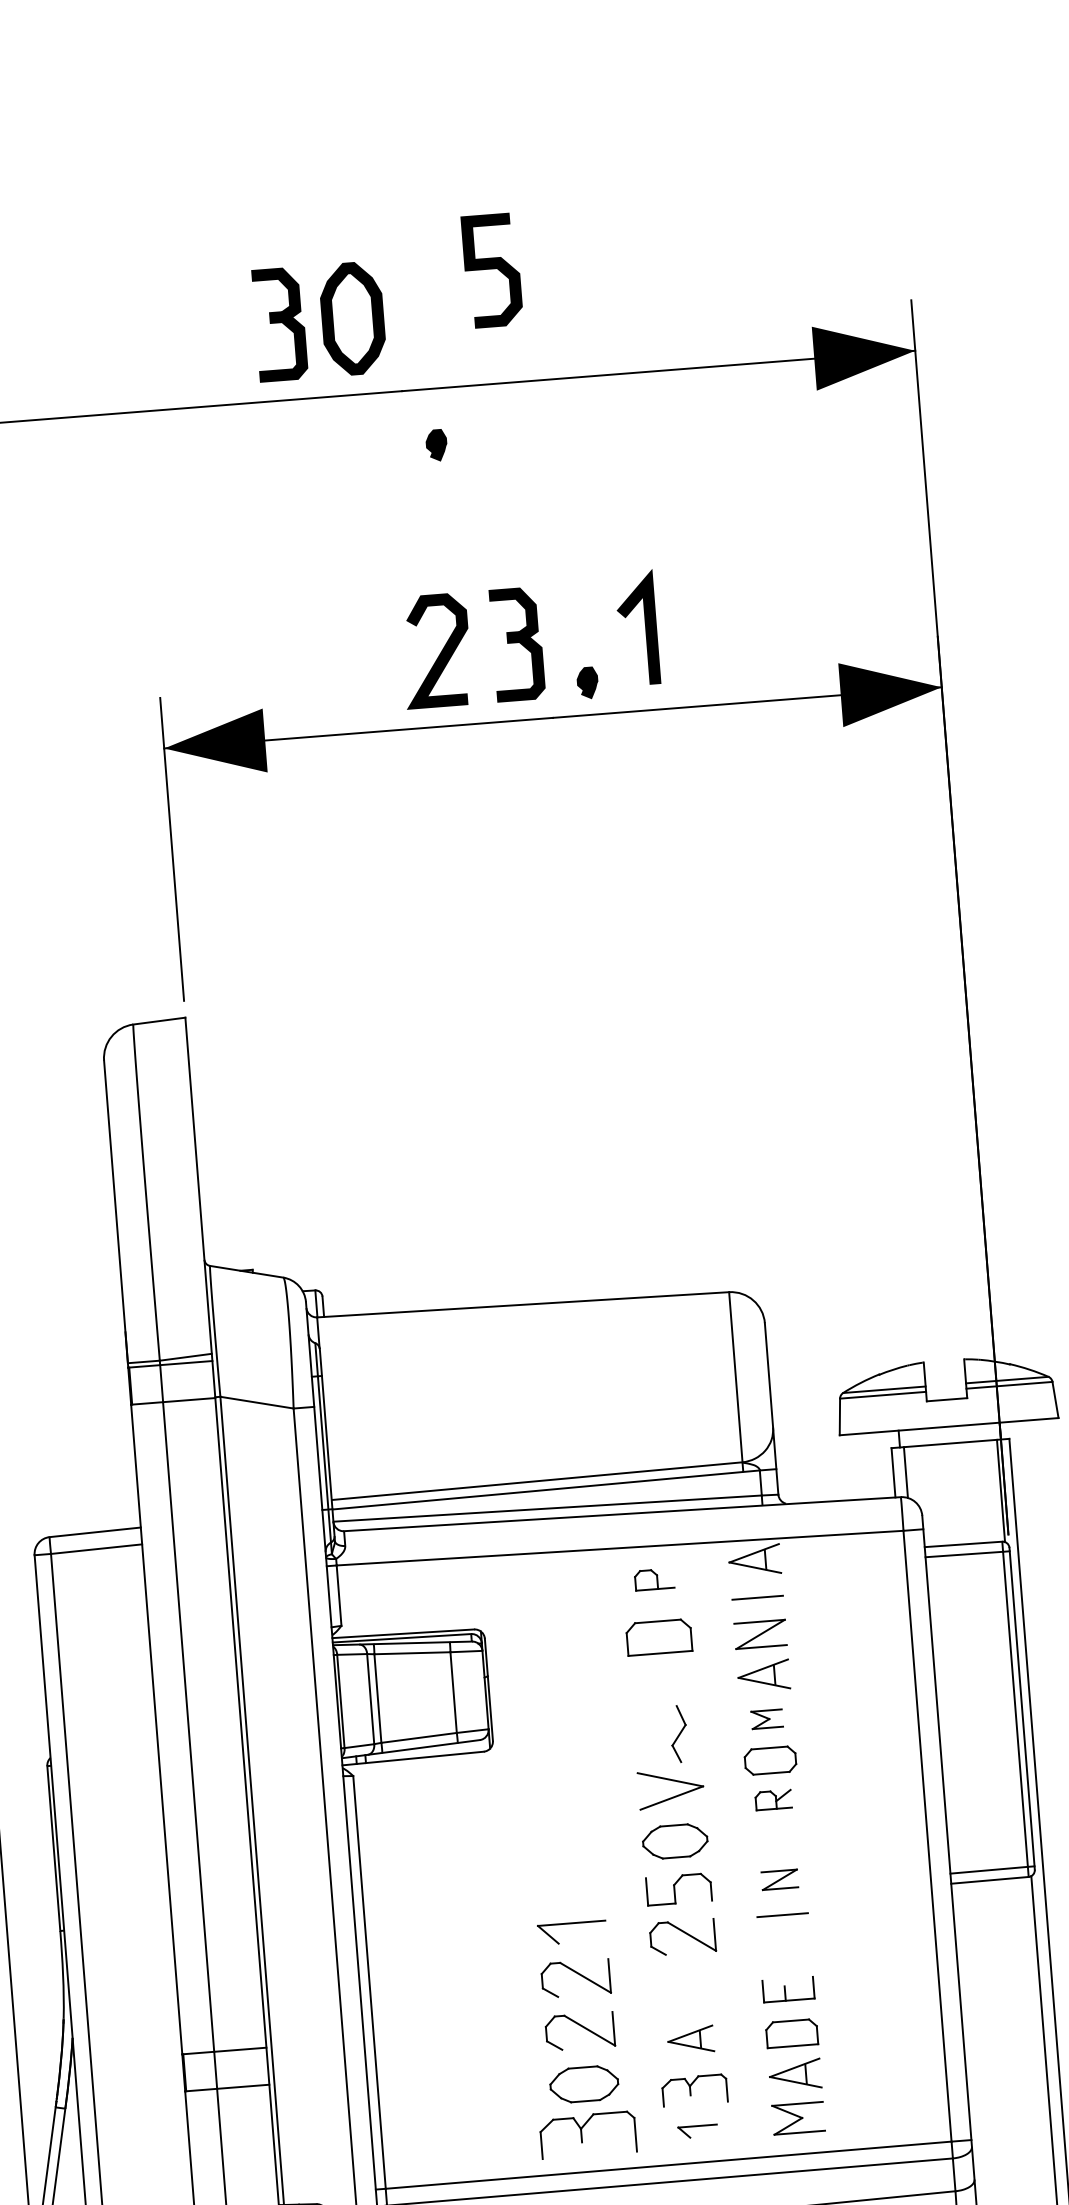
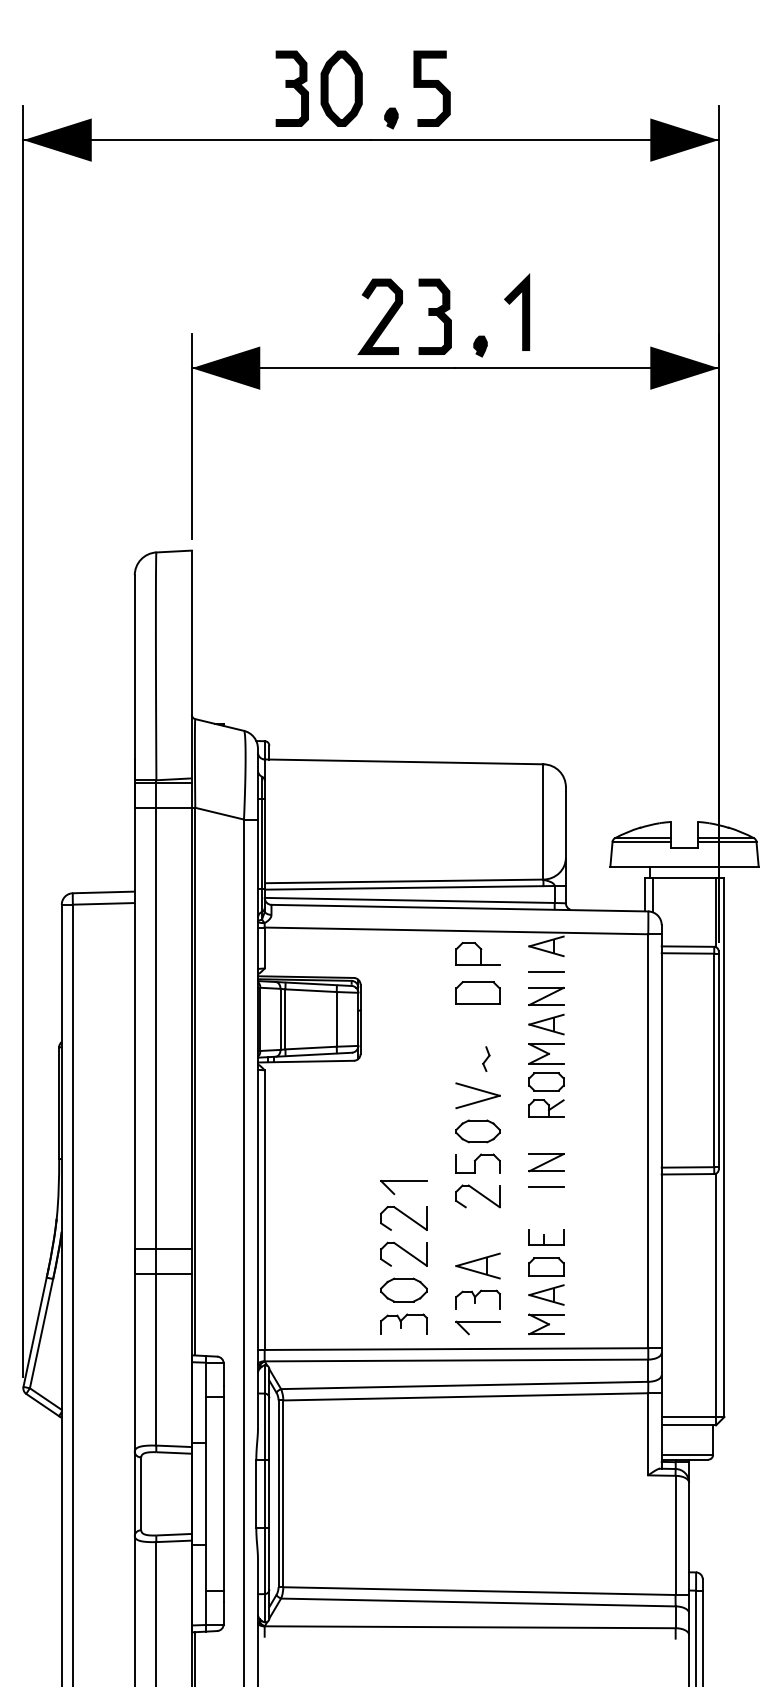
curve: (491, 268) -> (431, 87), moved
part: (436, 445) -> (391, 118), moved
part: (653, 1579) -> (477, 953), size x1.67
part: (767, 1718) -> (546, 1053), size x1.67
part: (679, 1732) -> (486, 1058), size x0.62
part: (773, 1799) -> (546, 1108), size x1.43
part: (779, 1879) -> (546, 1162), size x1.43
part: (689, 2039) -> (477, 1265), size x1.43
part: (697, 2130) -> (477, 1327), size x1.67
part: (587, 2133) -> (403, 1323), size x0.71

